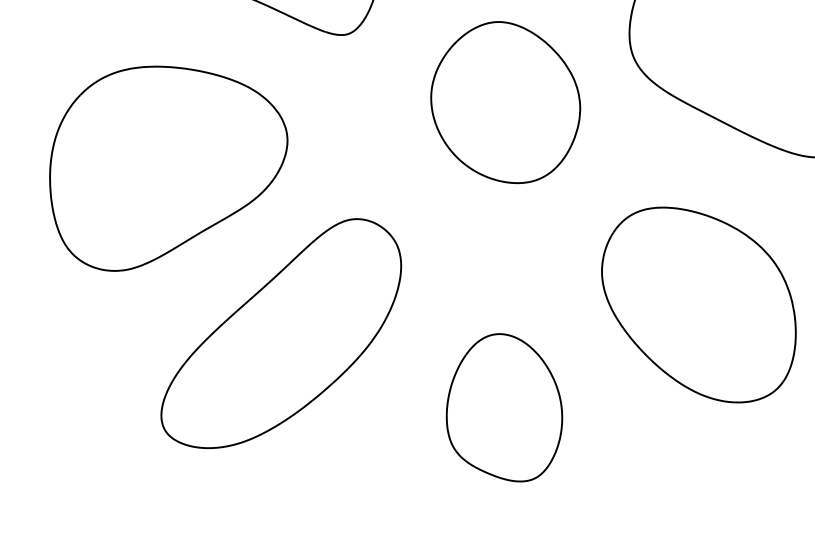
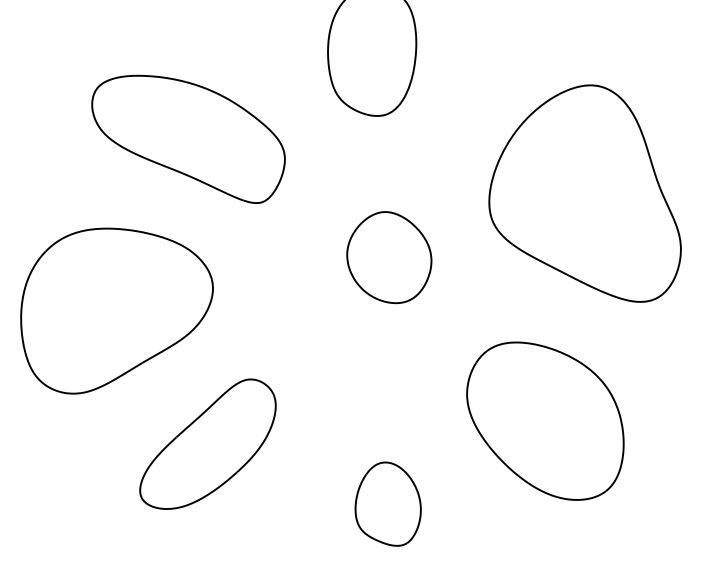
part: (505, 102) -> (389, 257), size x0.7
part: (280, 332) -> (207, 443), size x0.7
part: (503, 406) -> (387, 503), size x0.7

